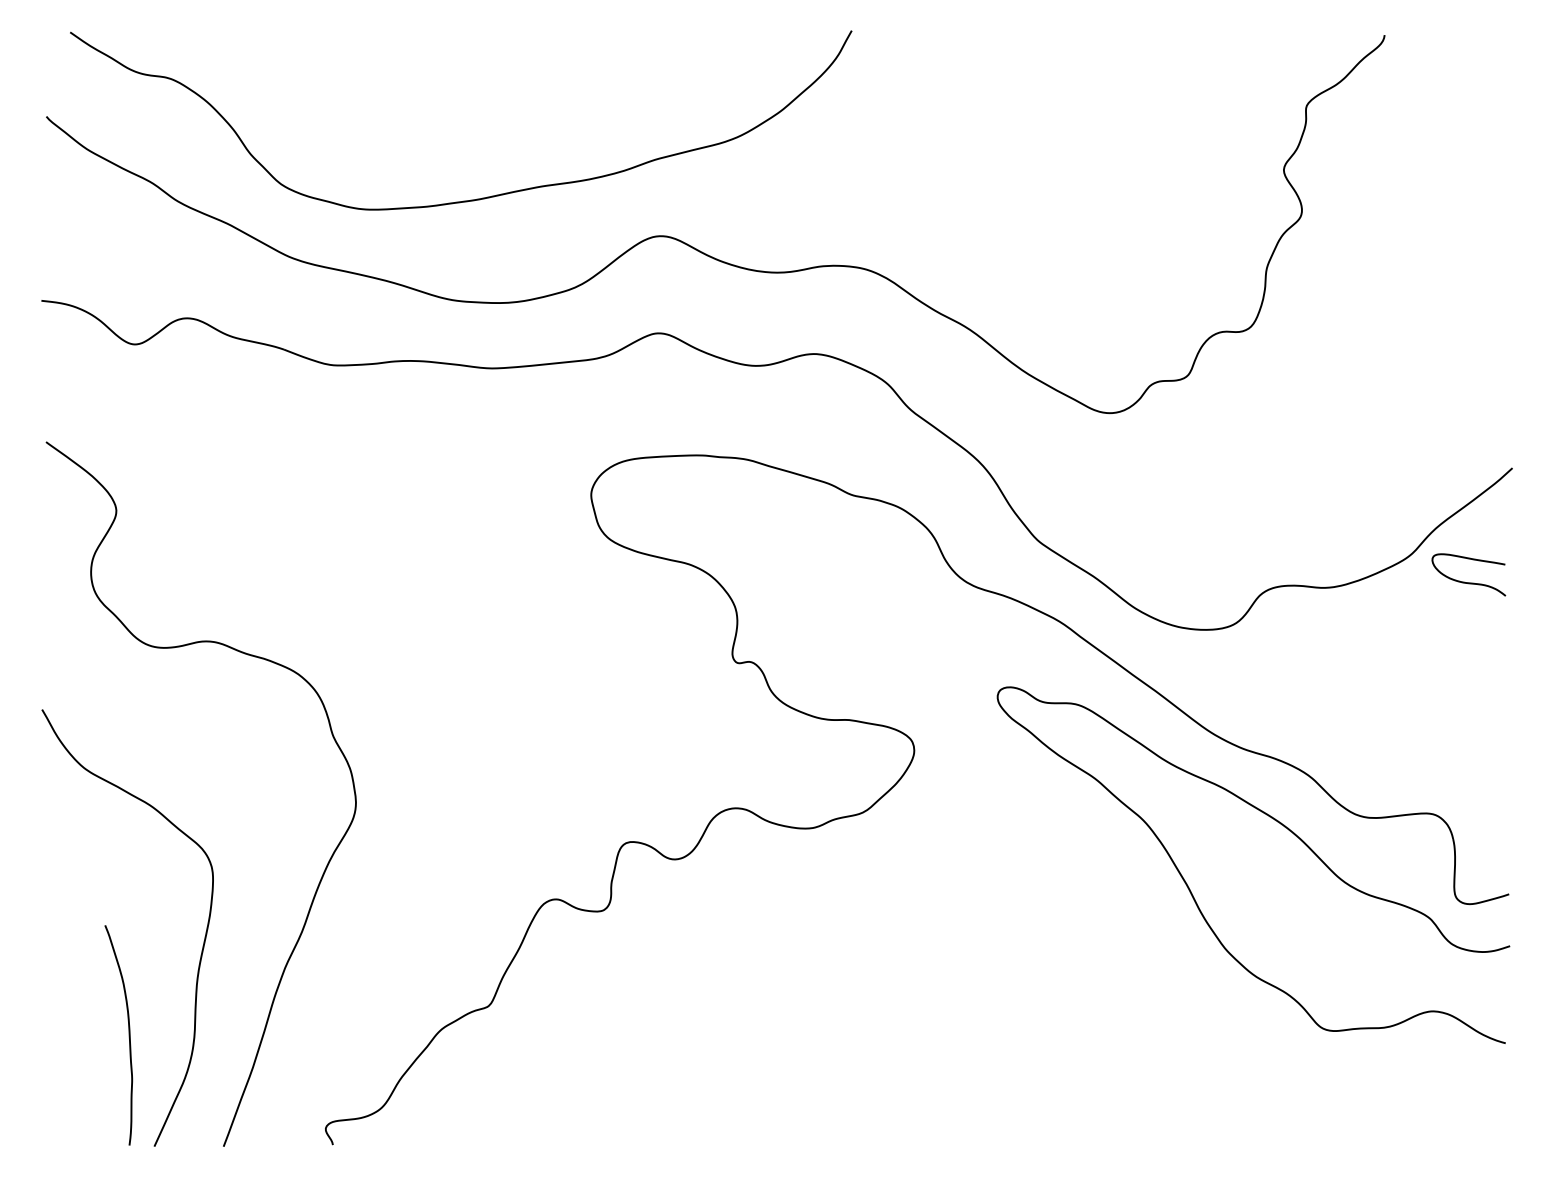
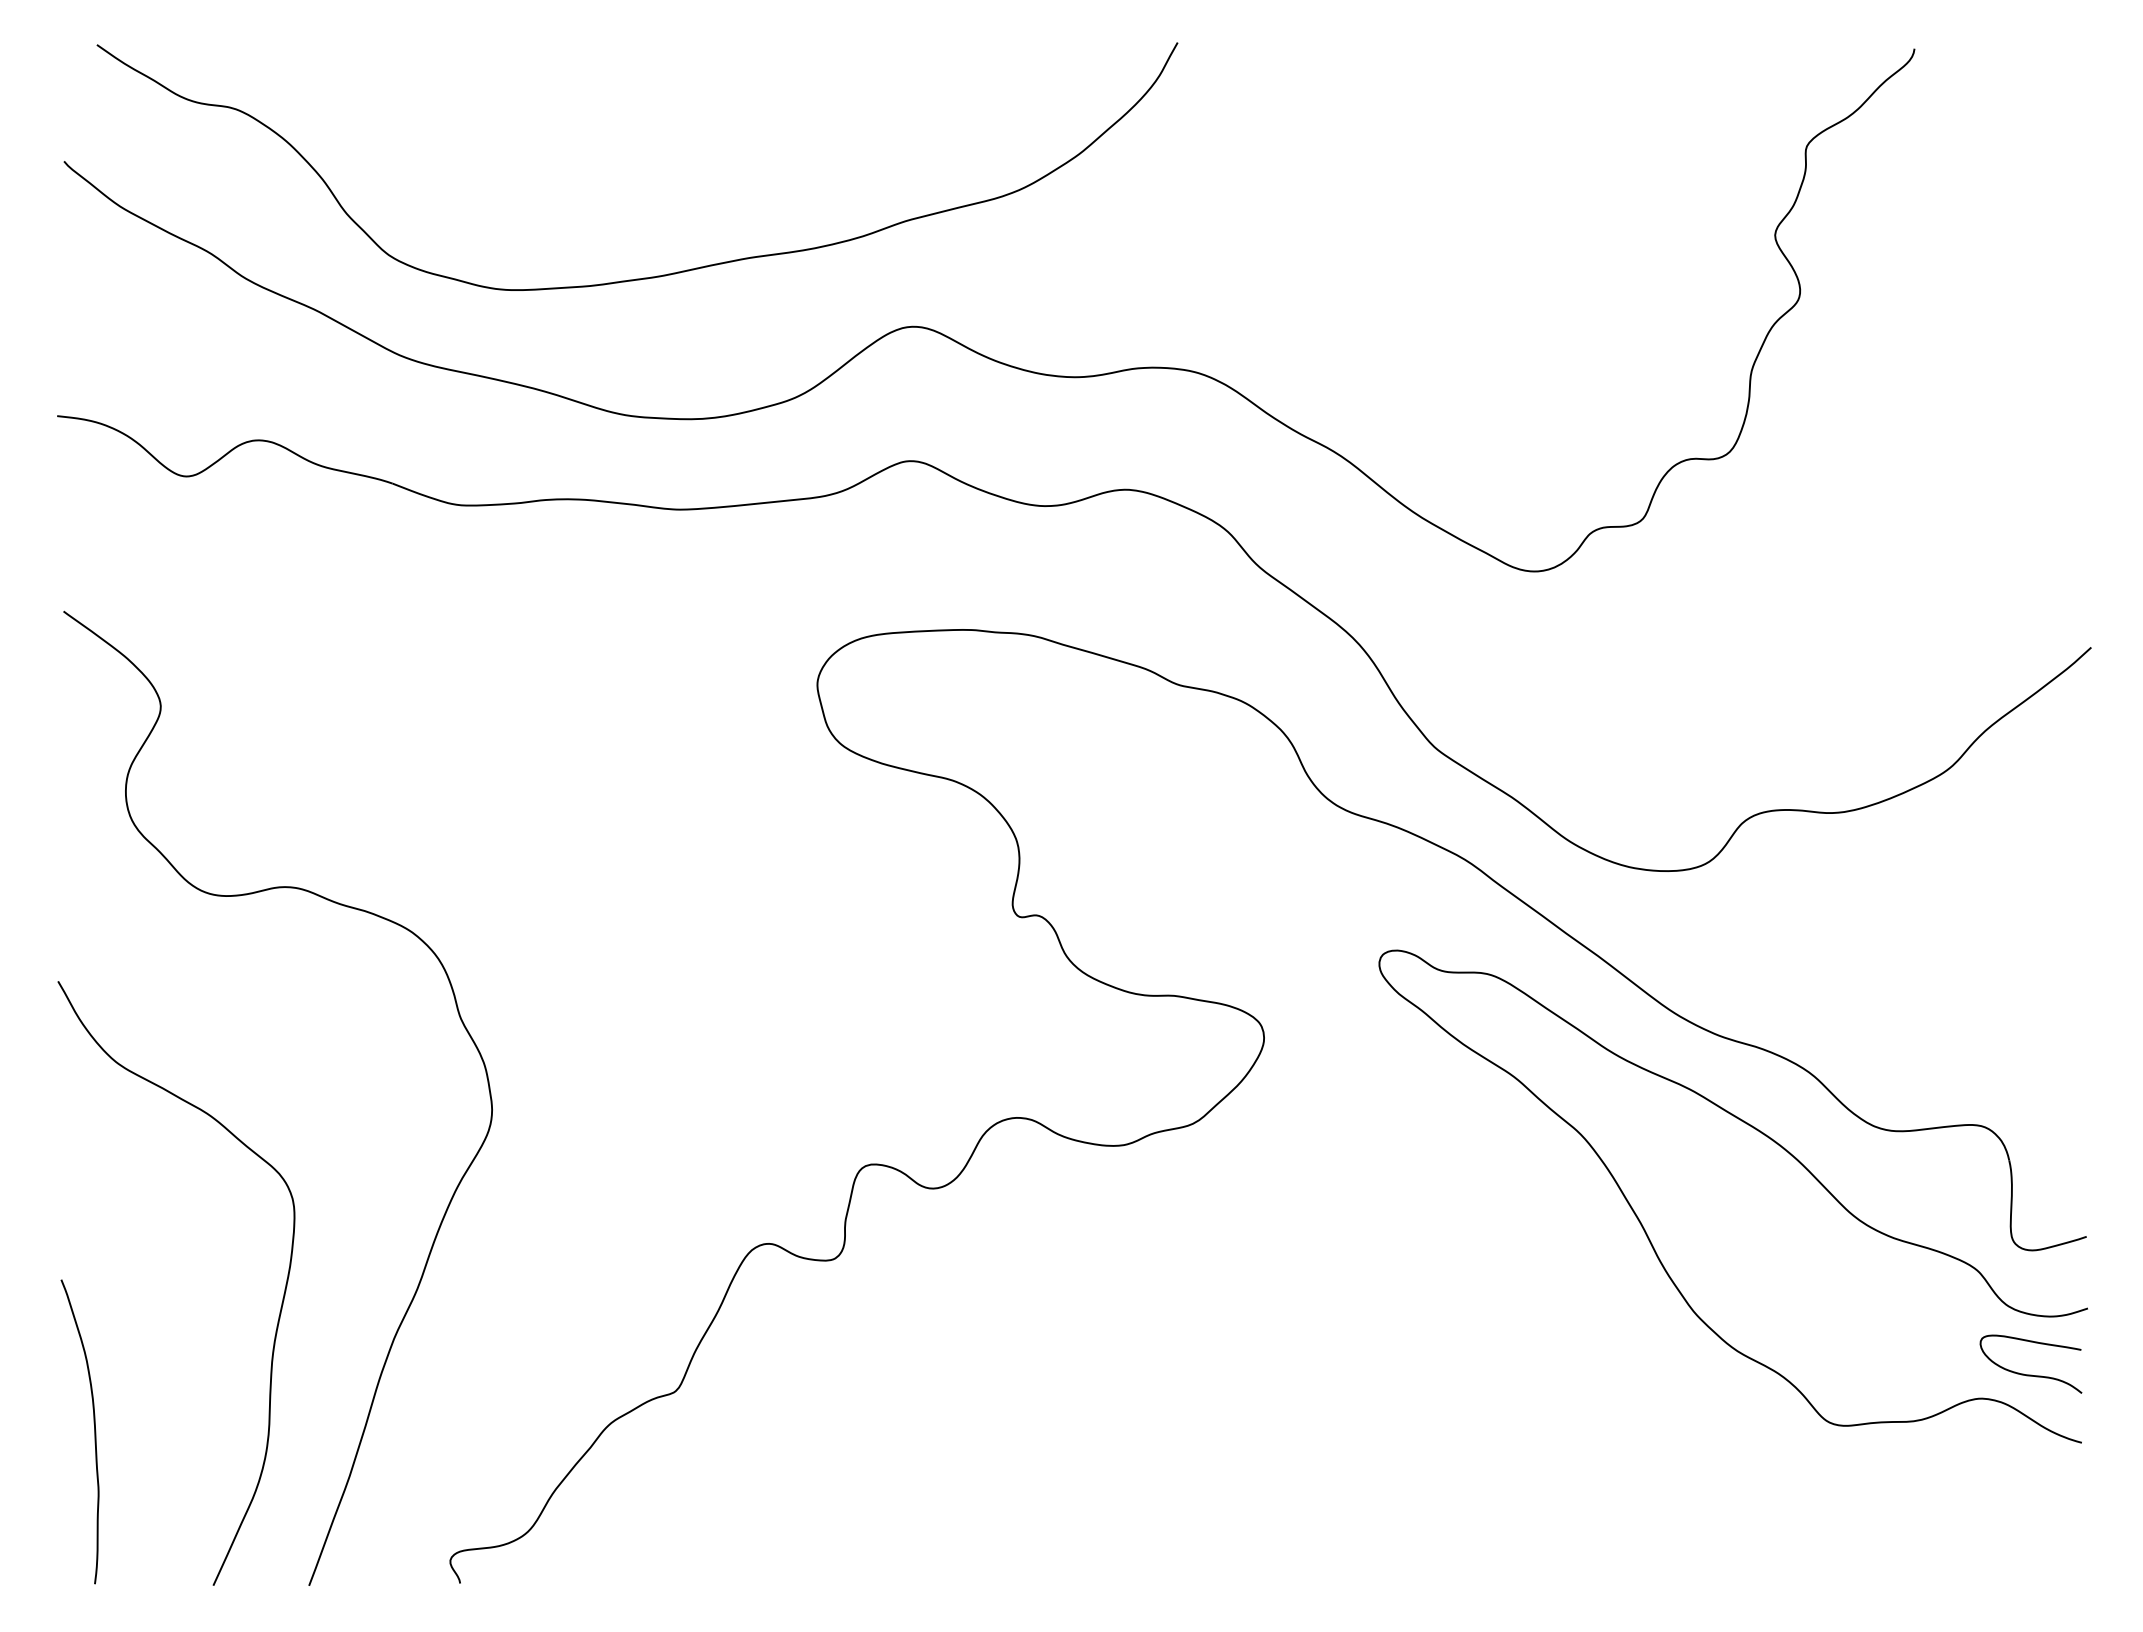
curve: (1468, 582) -> (2030, 1374), moved
curve: (129, 1035) -> (94, 1431), moved

